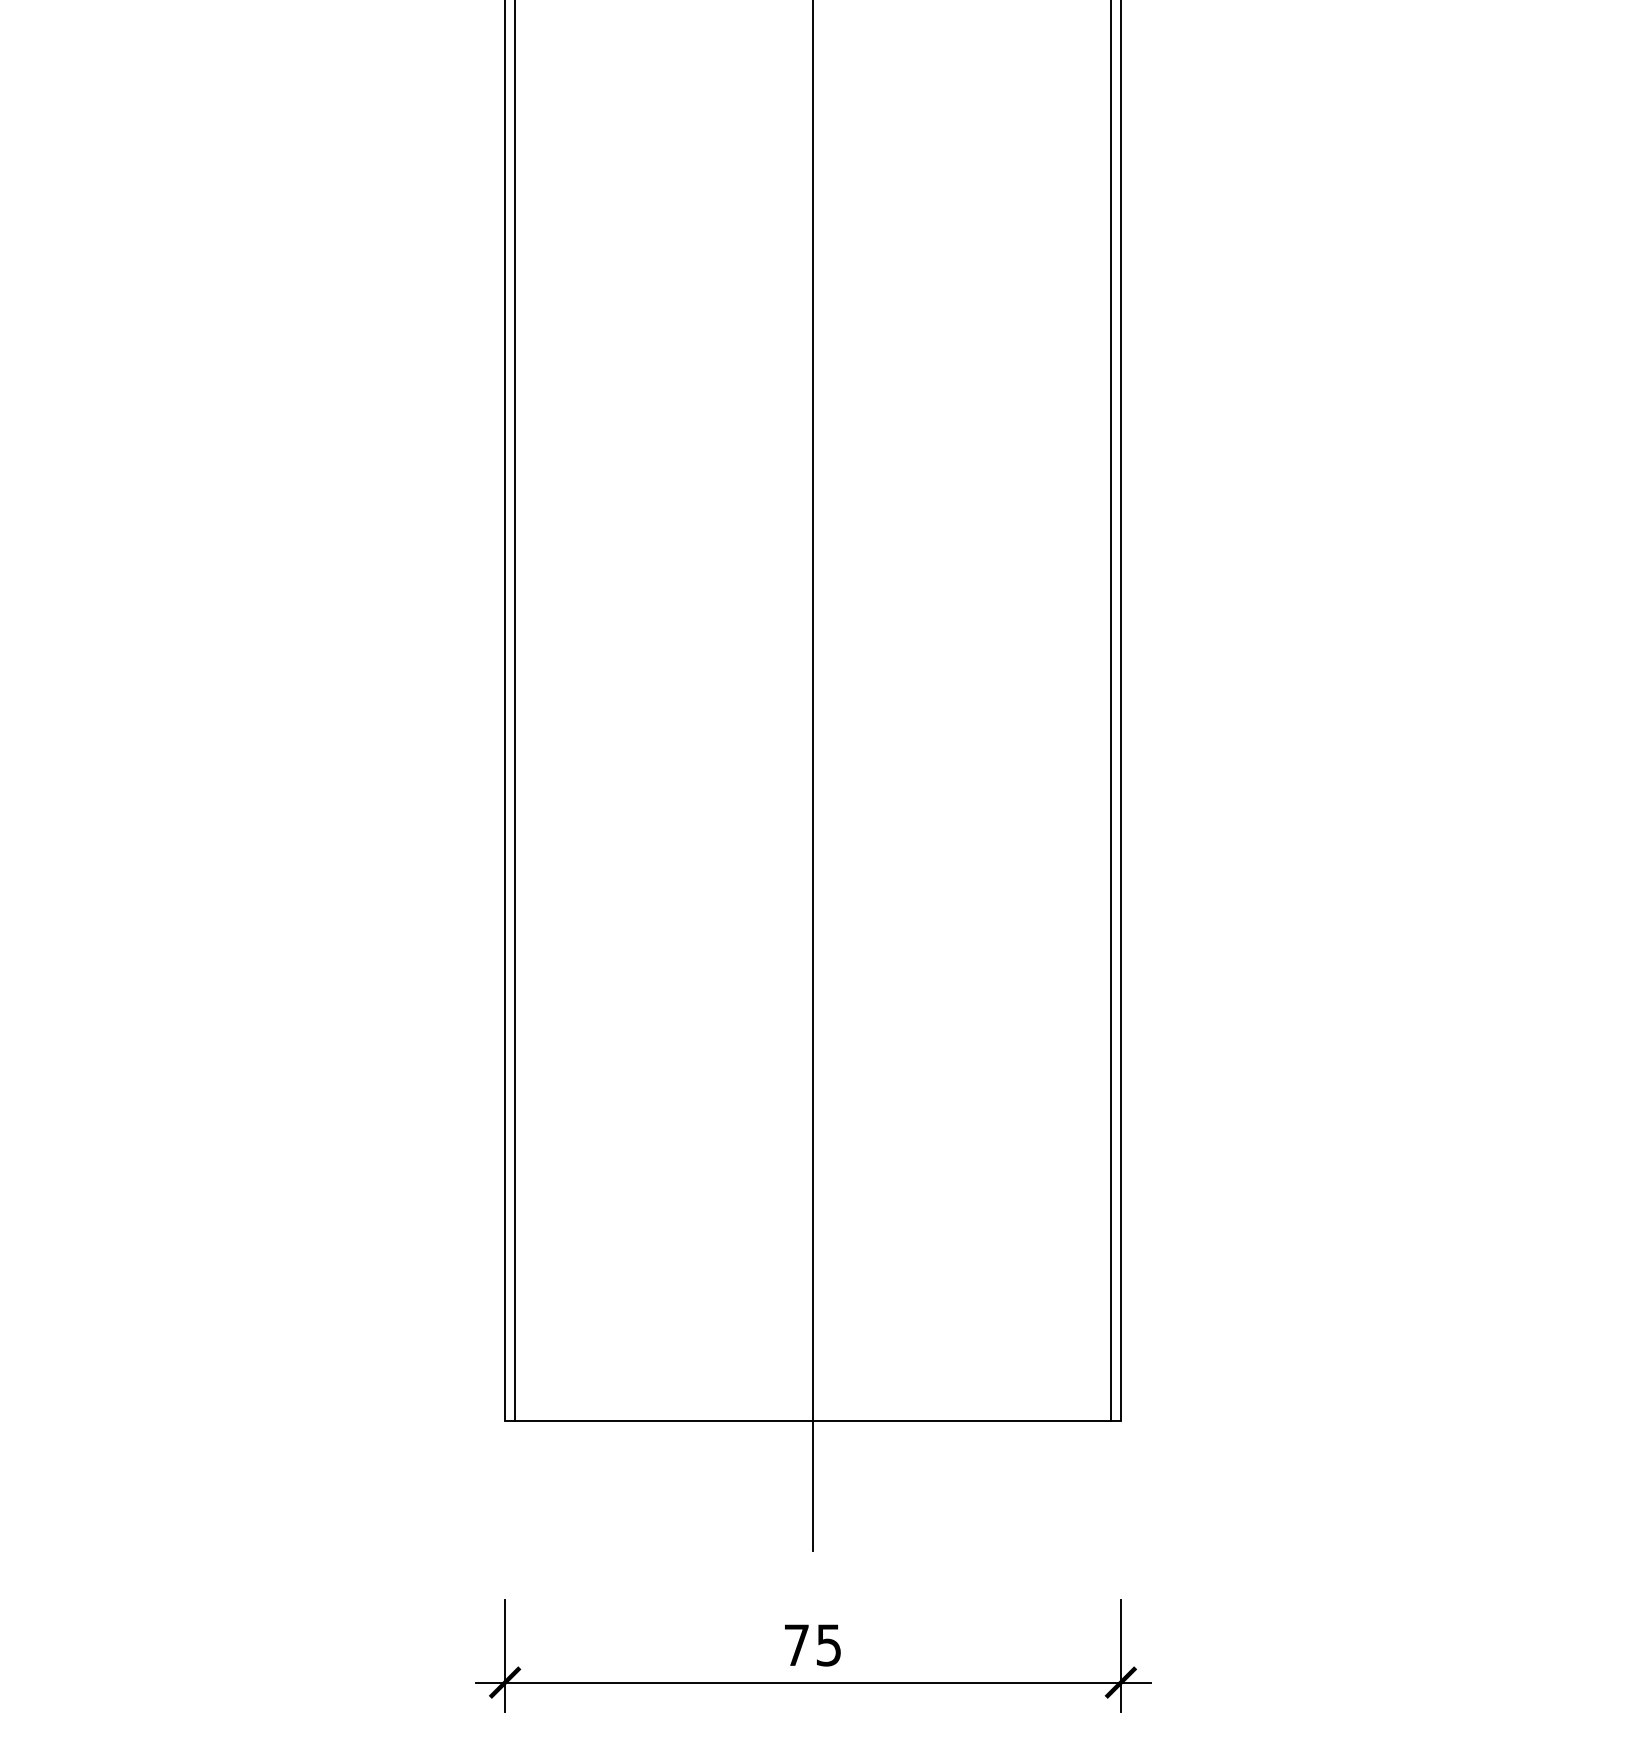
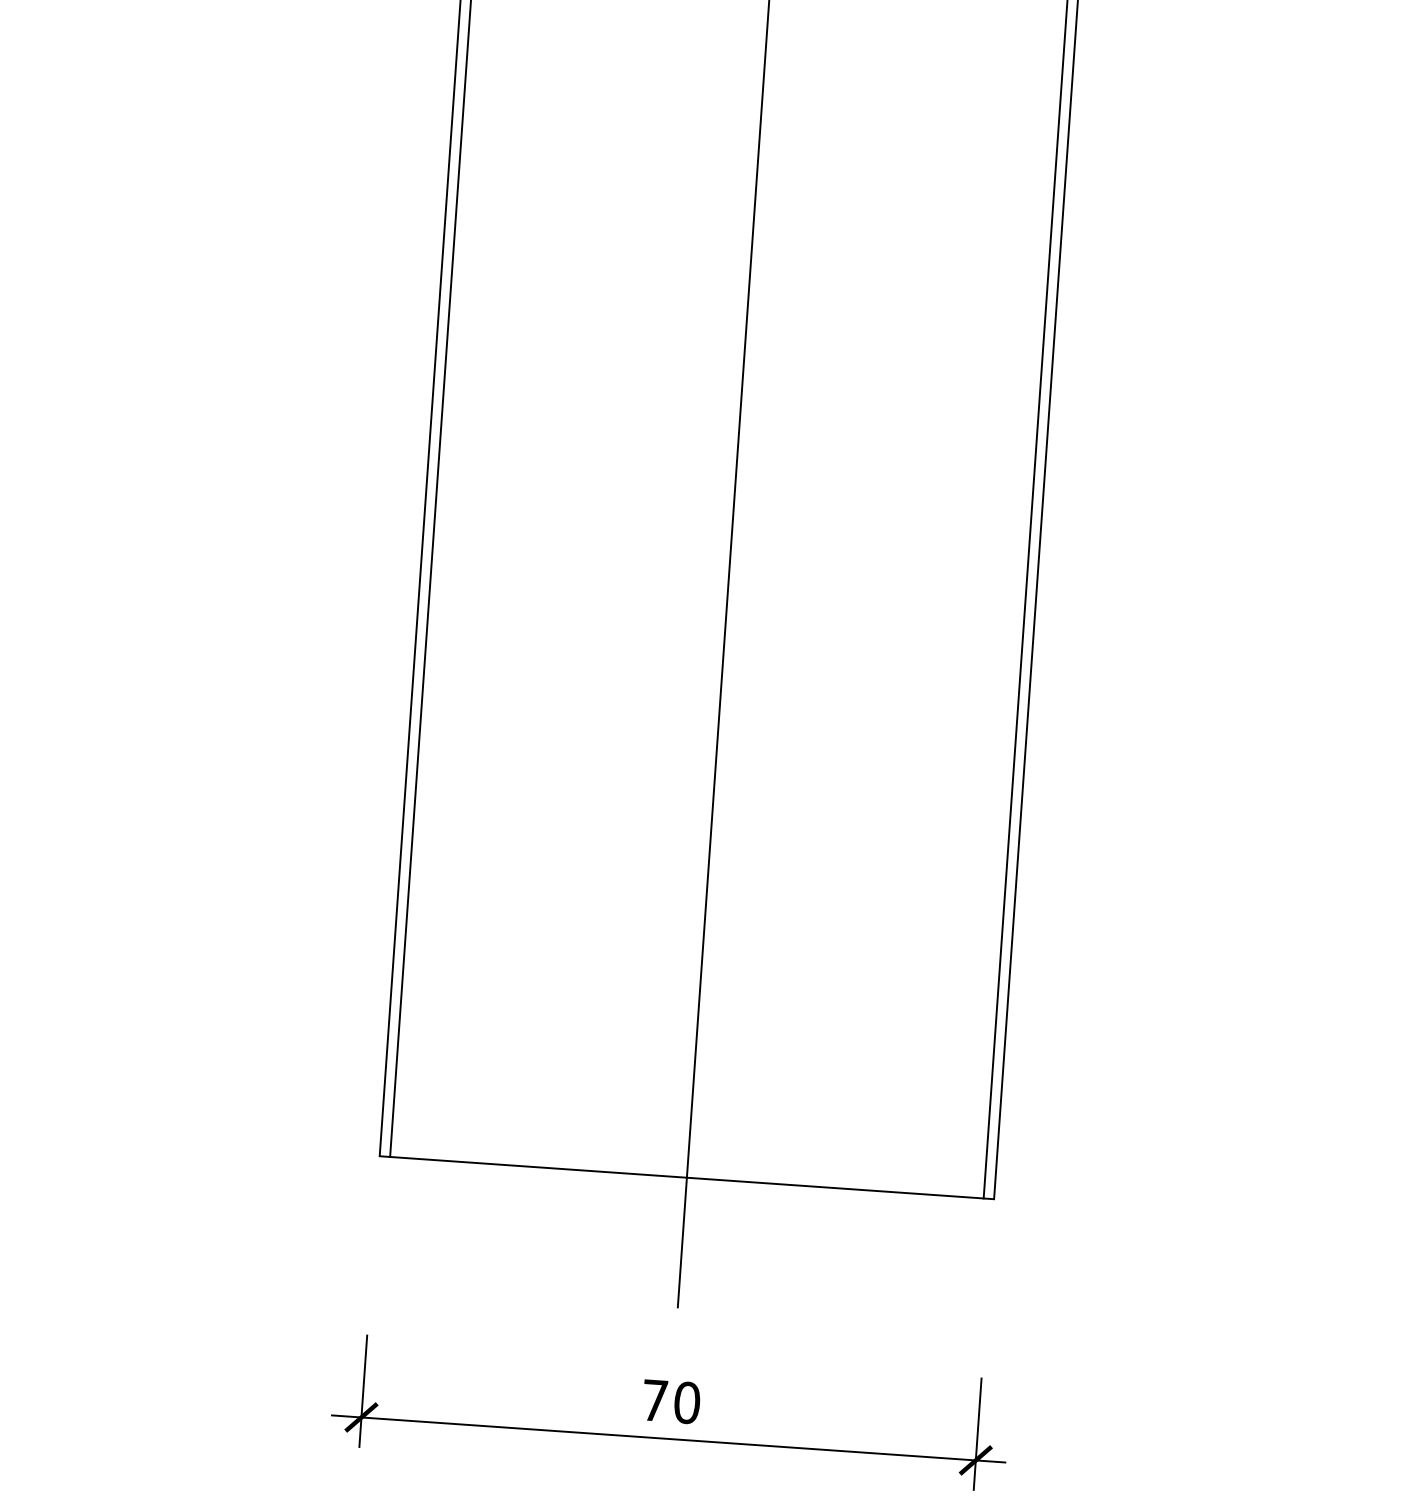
text: (828, 1645) -> (686, 1403), 75 -> 70

